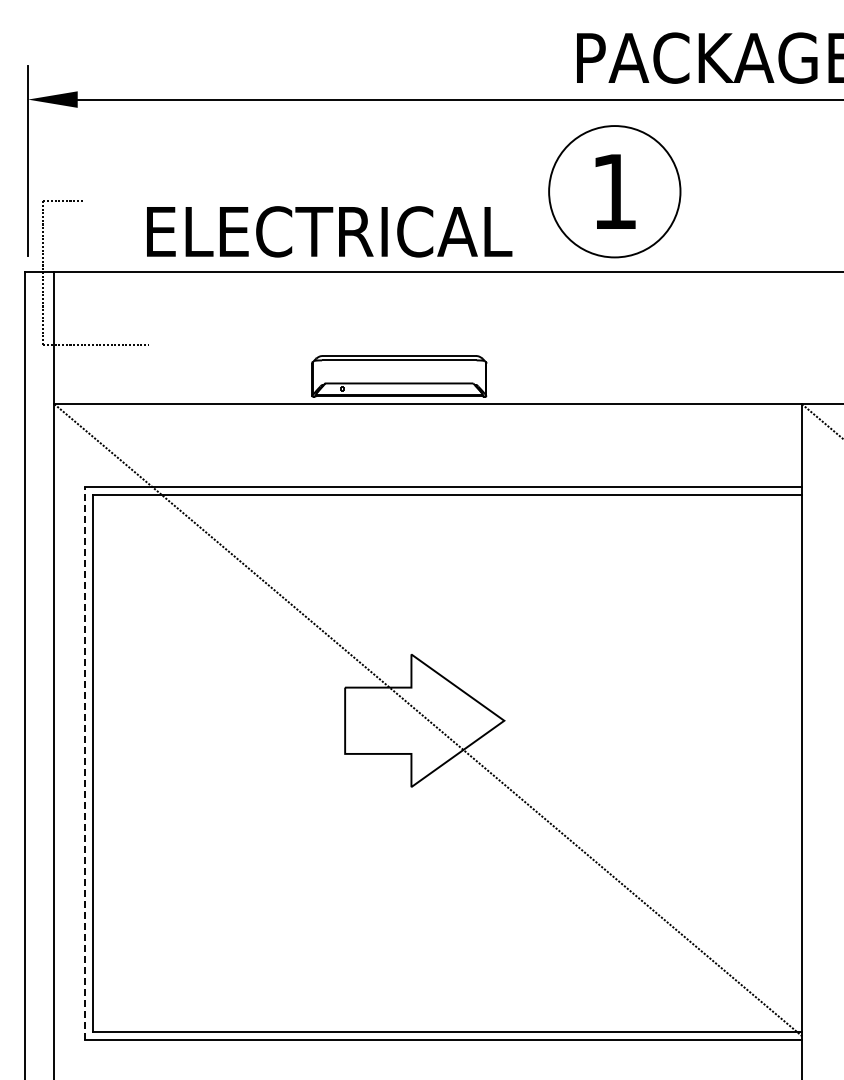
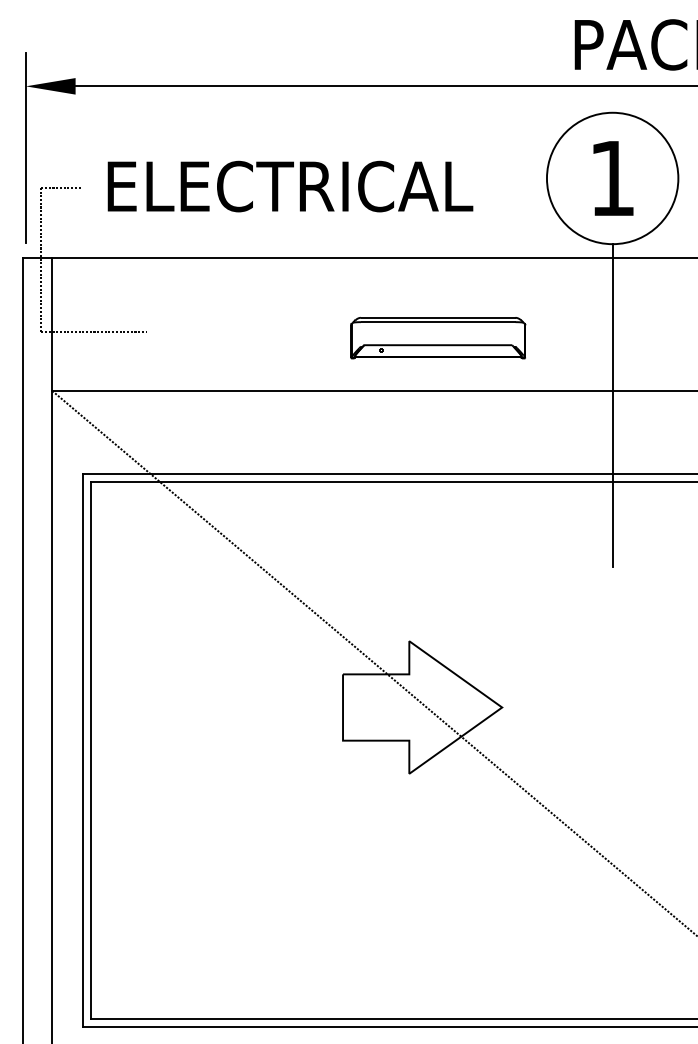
text: (329, 231) -> (290, 186), moved
part: (399, 376) -> (438, 338), moved
line: (614, 418) -> (612, 405), added
line: (85, 763) -> (83, 750), dashed -> solid

